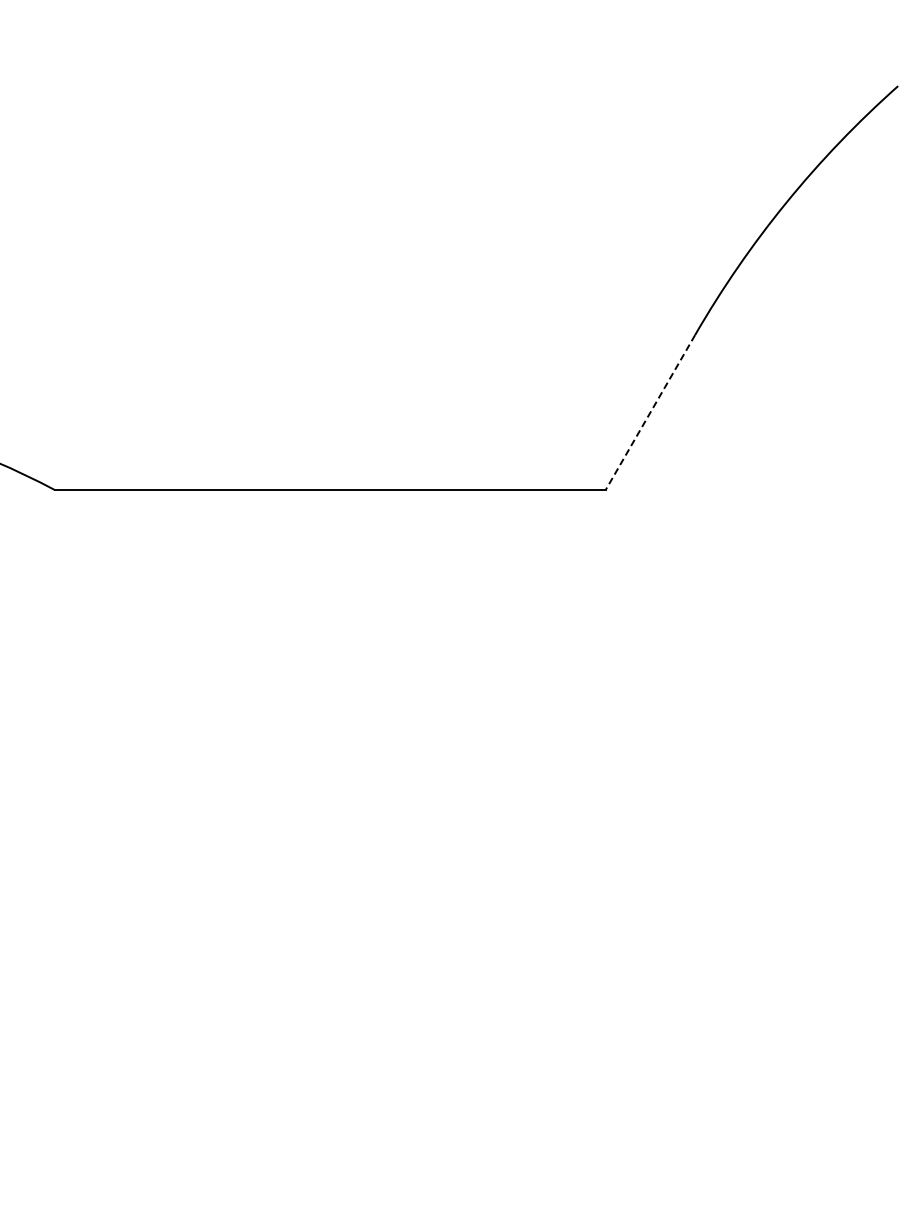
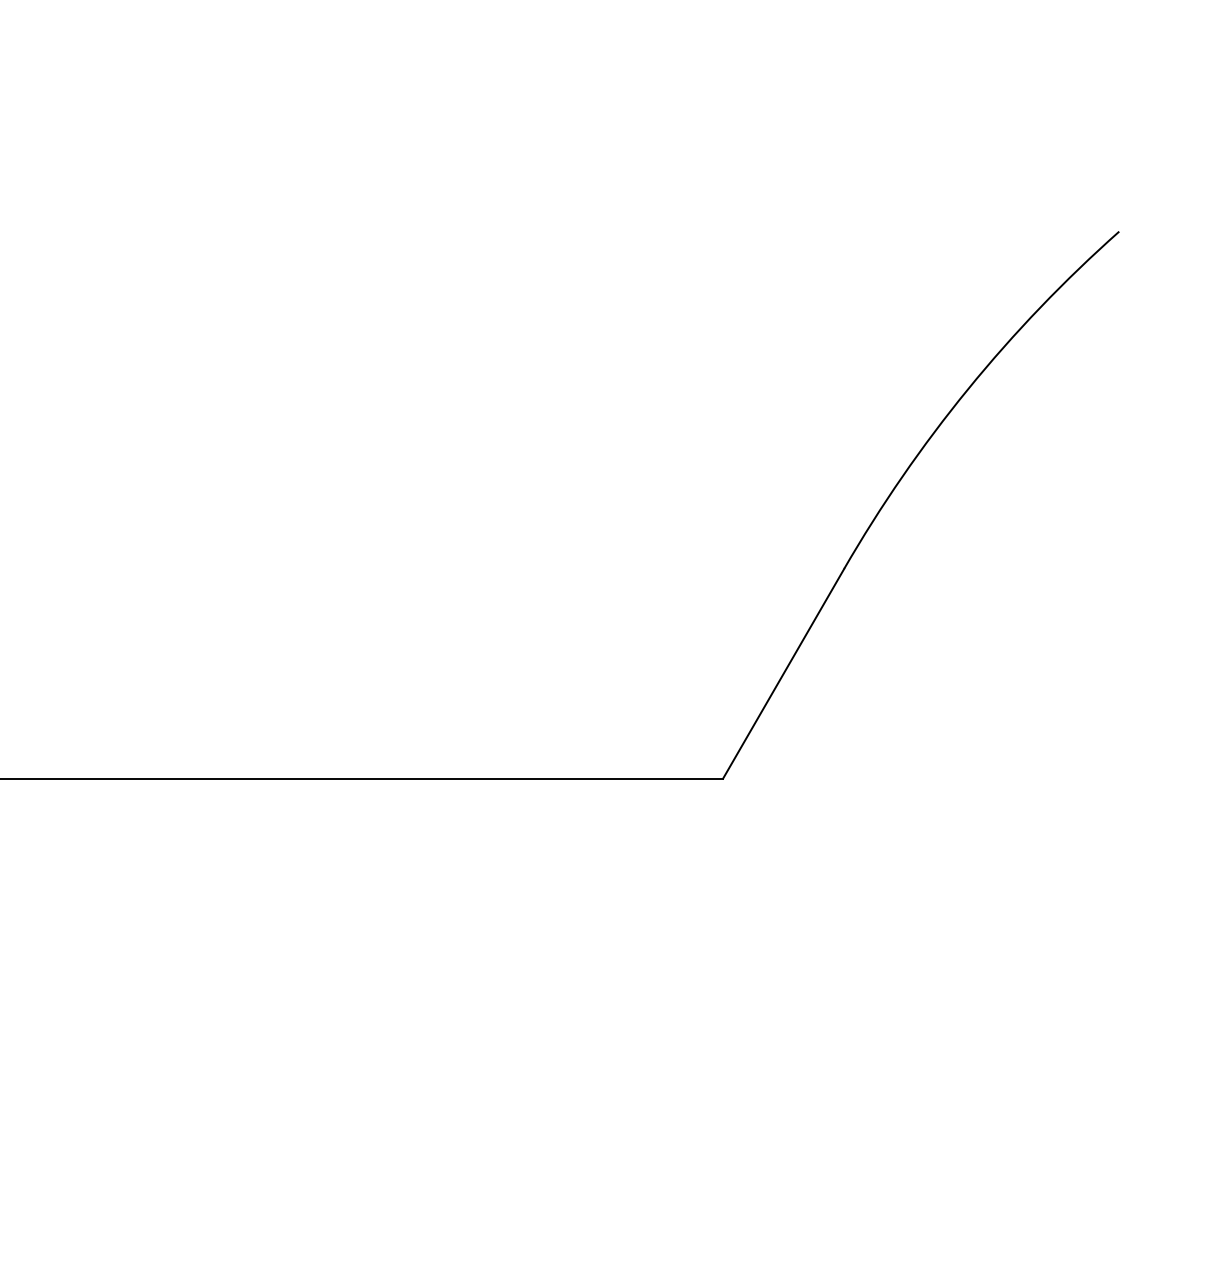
line: (650, 412) -> (783, 673), dashed -> solid

